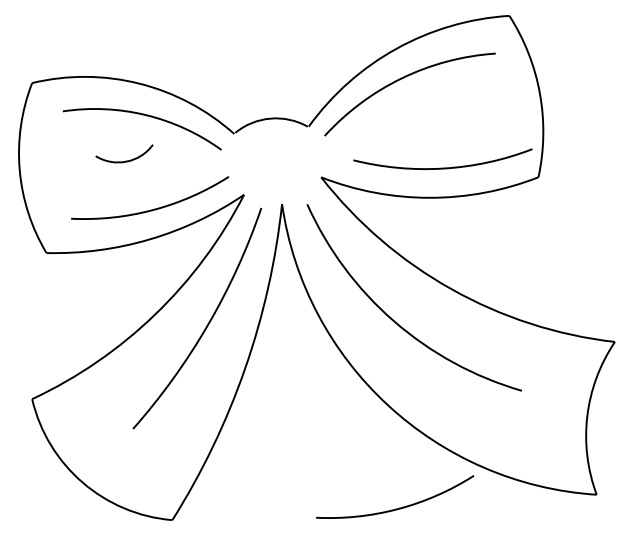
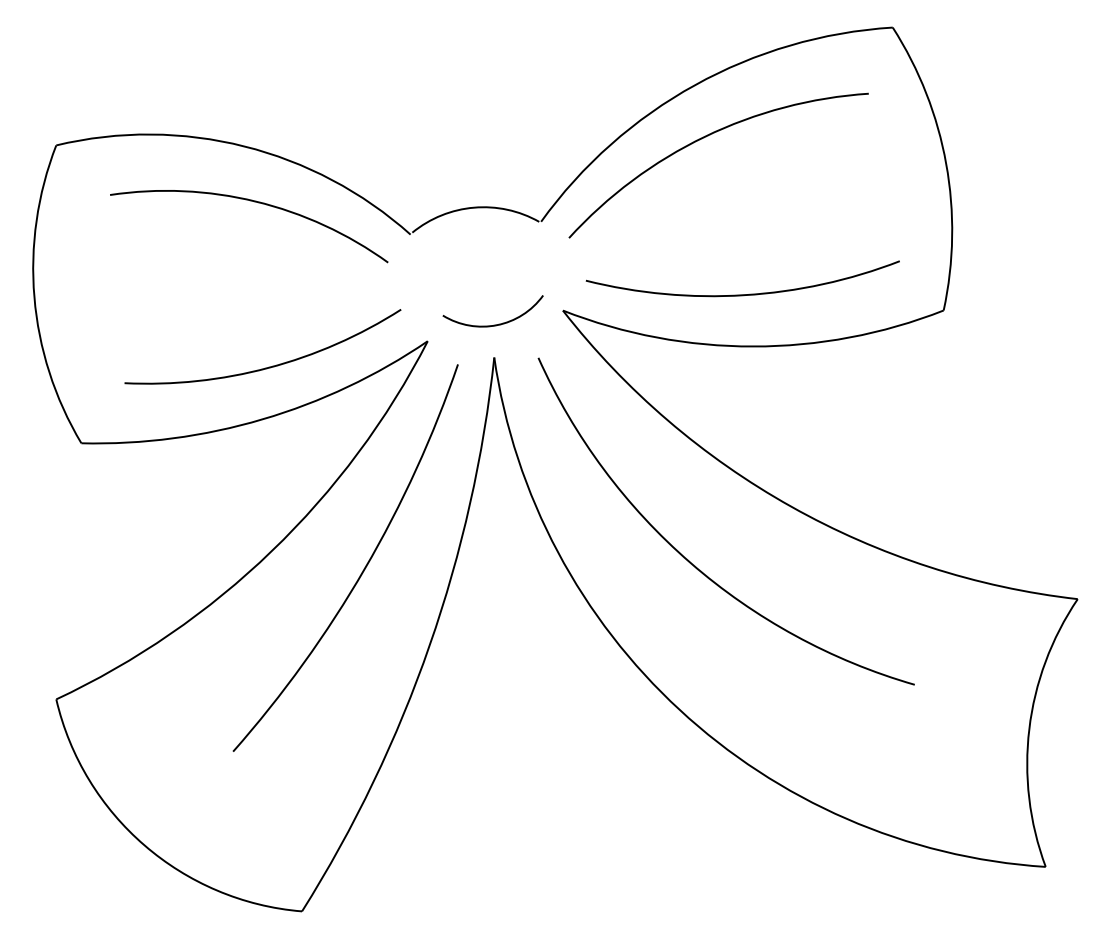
arc: (125, 160) -> (495, 323), moved
arc: (442, 167) -> (742, 293), moved
arc: (399, 507) -> (700, 889), removed

